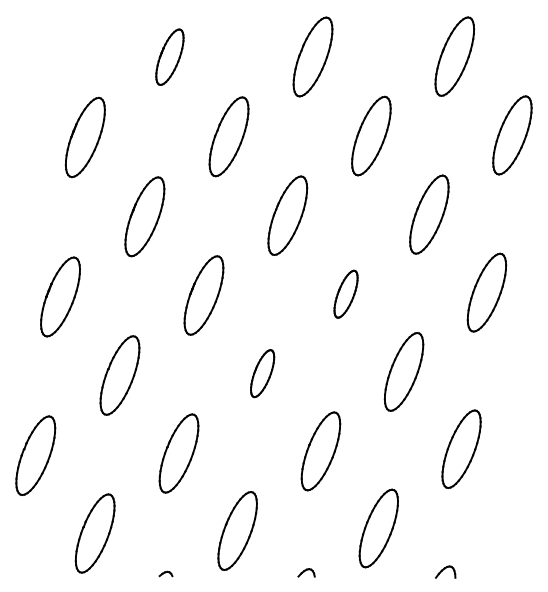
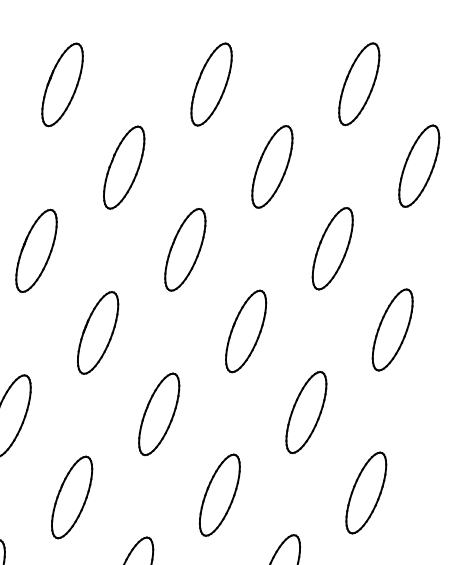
part: (169, 56) -> (62, 84), size x1.43
part: (345, 294) -> (245, 331), size x1.67
part: (262, 373) -> (159, 414), size x1.67

